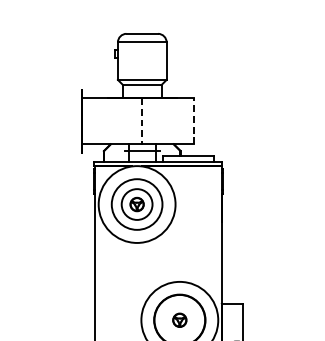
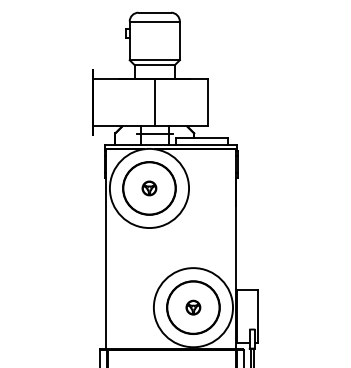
line: (142, 121) -> (154, 102), dashed -> solid
line: (193, 121) -> (207, 102), dashed -> solid
circle: (137, 204) -> (149, 188), size x1.67

